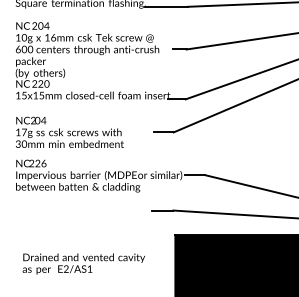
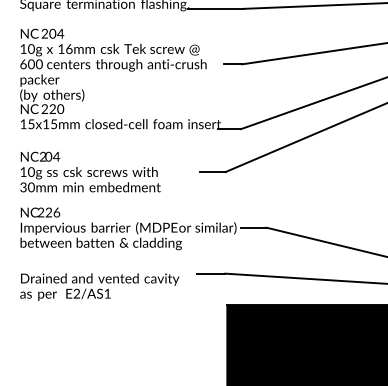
text: (24, 131) -> (31, 171), 17g -> 10g
text: (83, 263) -> (99, 286), moved

